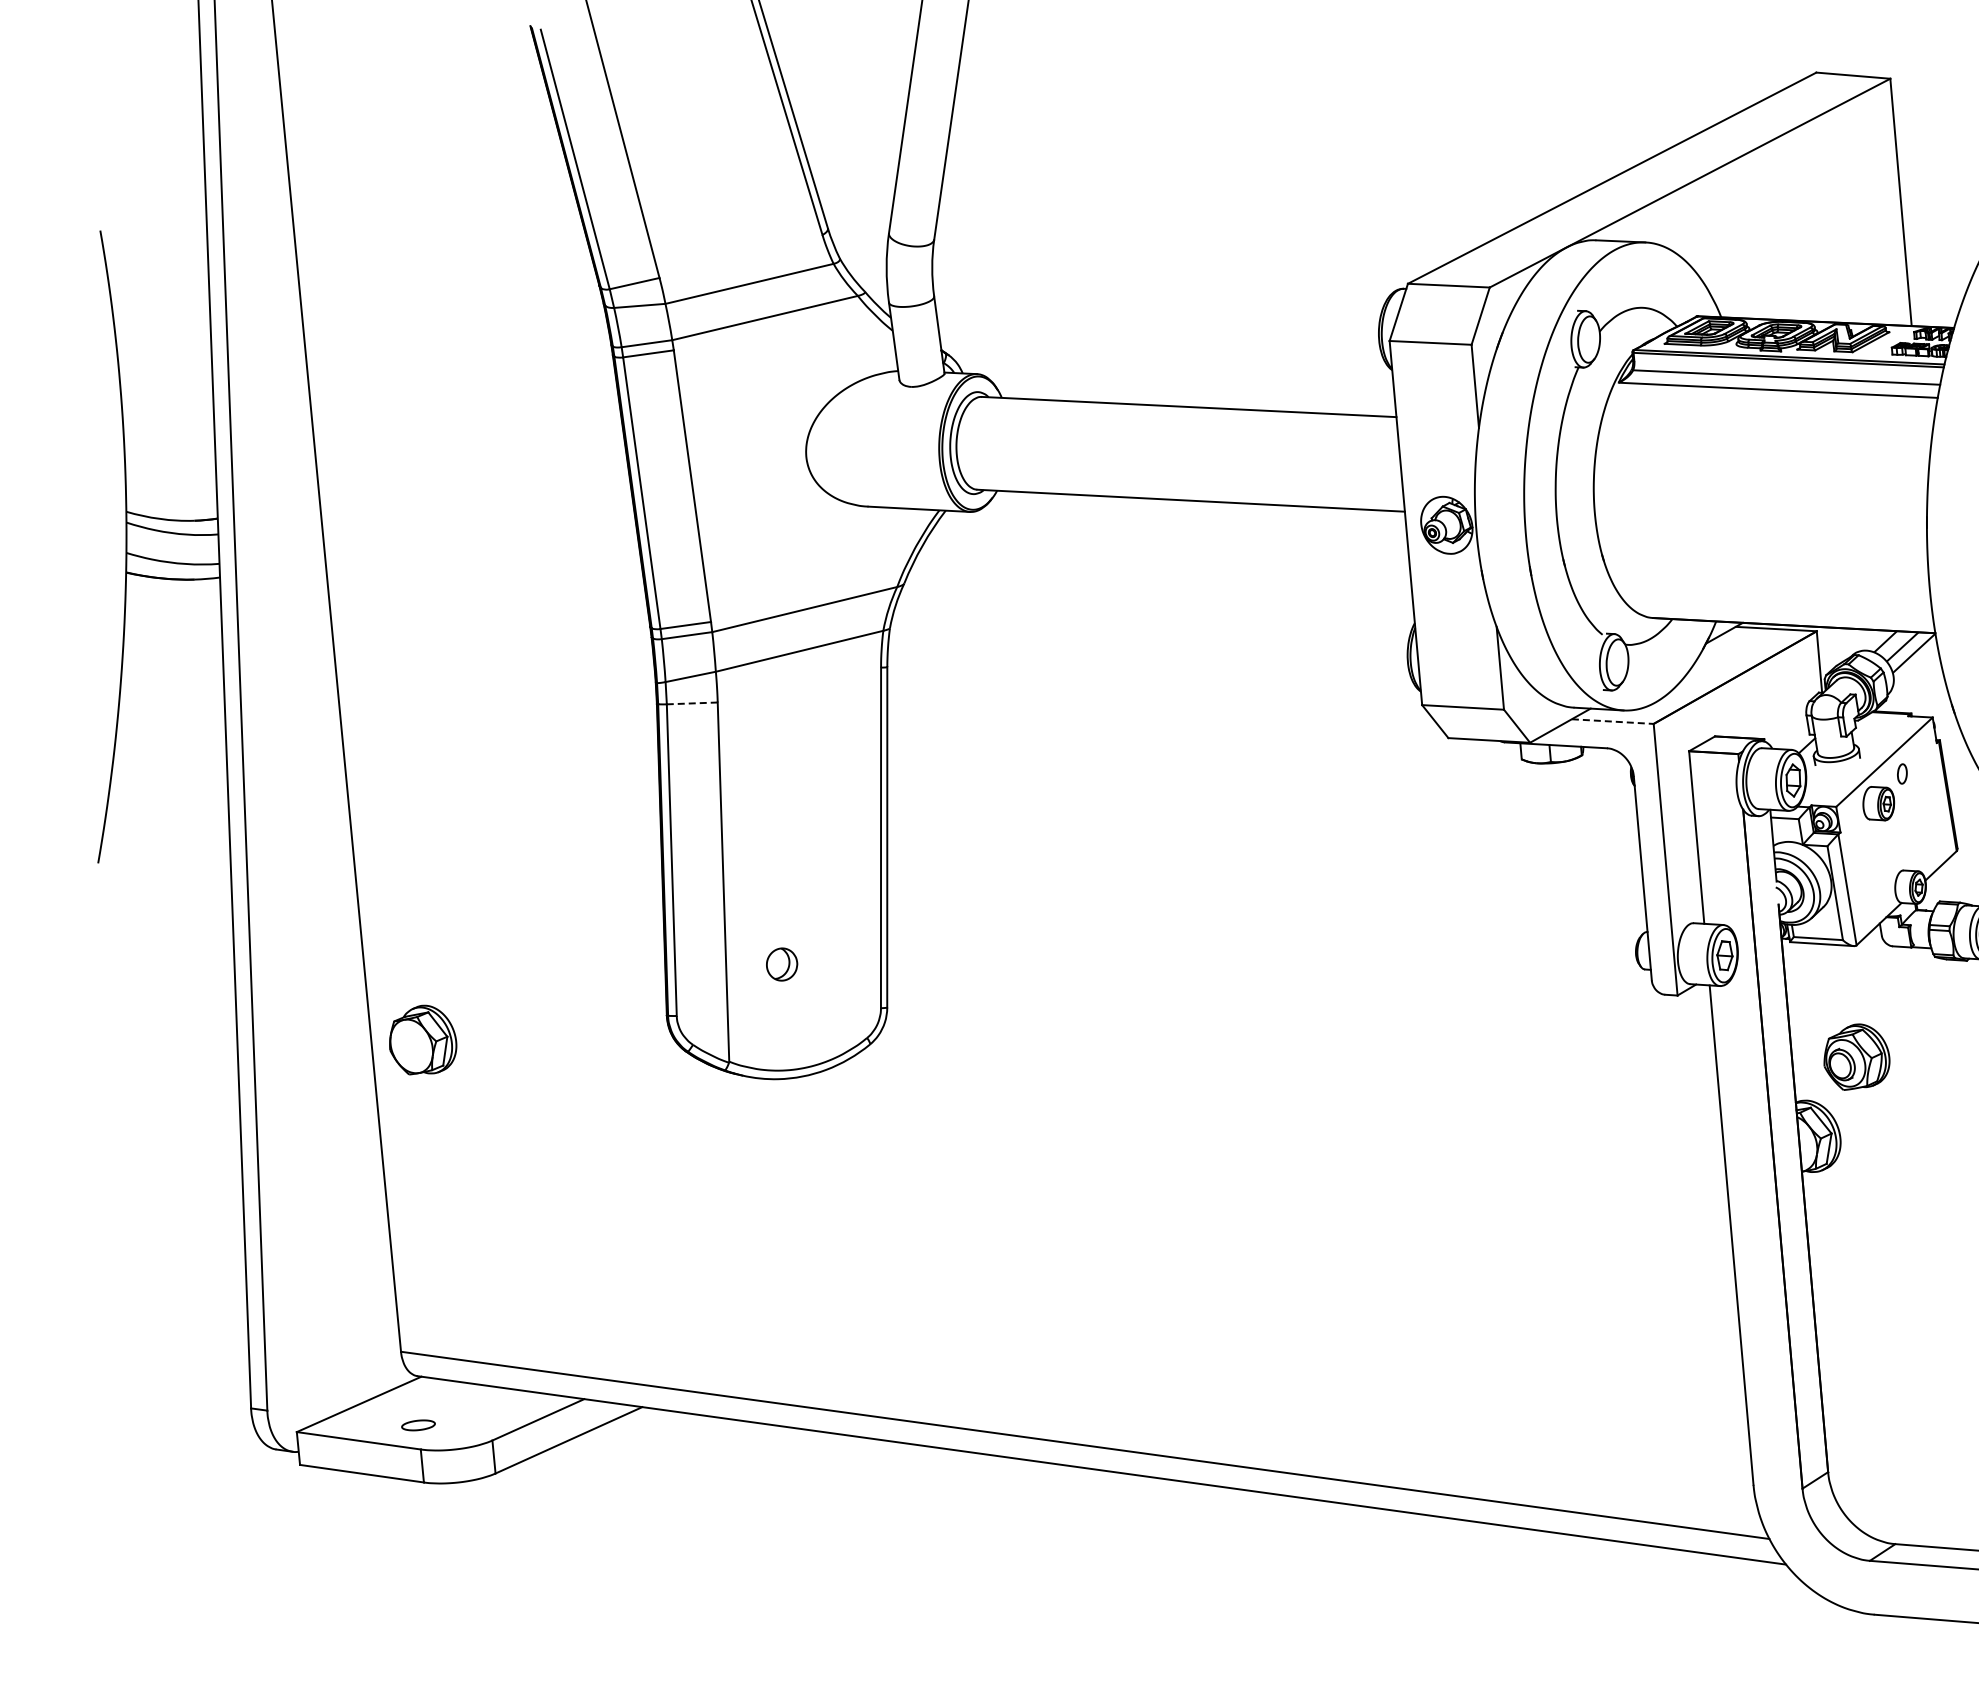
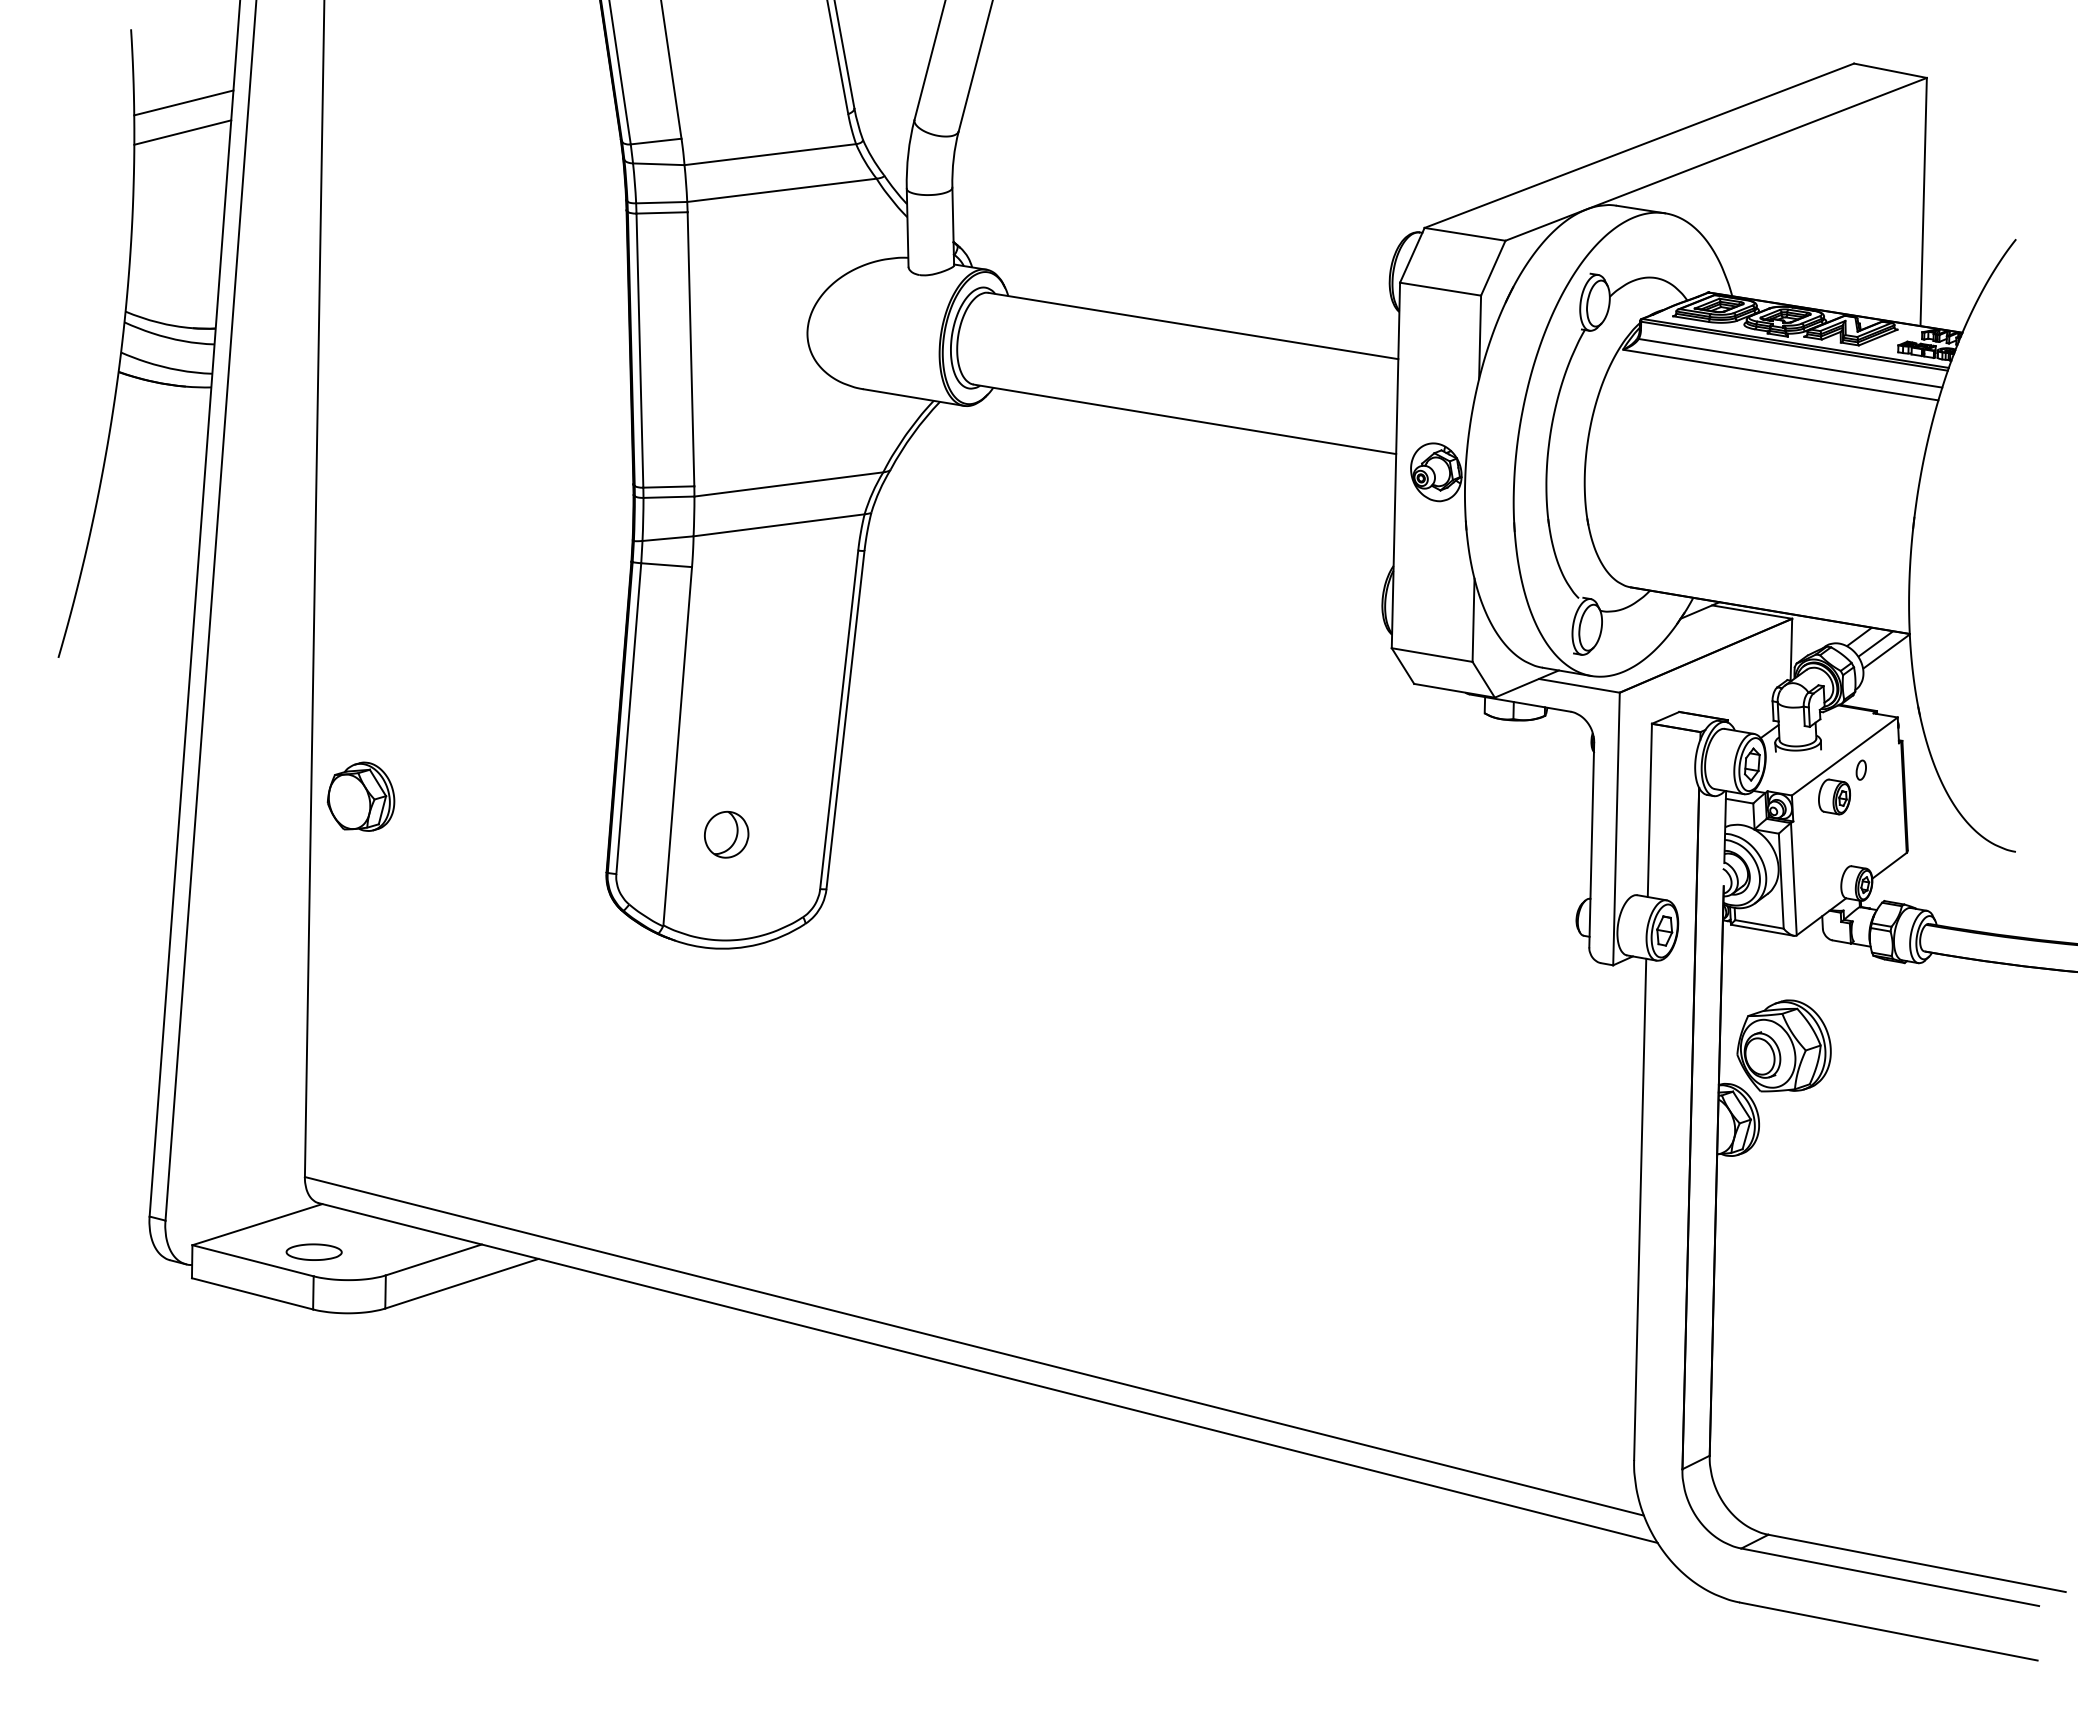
line: (160, 297) -> (183, 102), added
line: (162, 327) -> (182, 132), added
line: (692, 703) -> (666, 565), dashed -> solid
line: (1612, 721) -> (1579, 685), dashed -> solid
part: (781, 964) -> (726, 834), size x1.43
part: (421, 1039) -> (360, 796), moved
part: (1855, 1056) -> (1783, 1045), size x1.43
part: (417, 1424) -> (313, 1251), size x1.67

